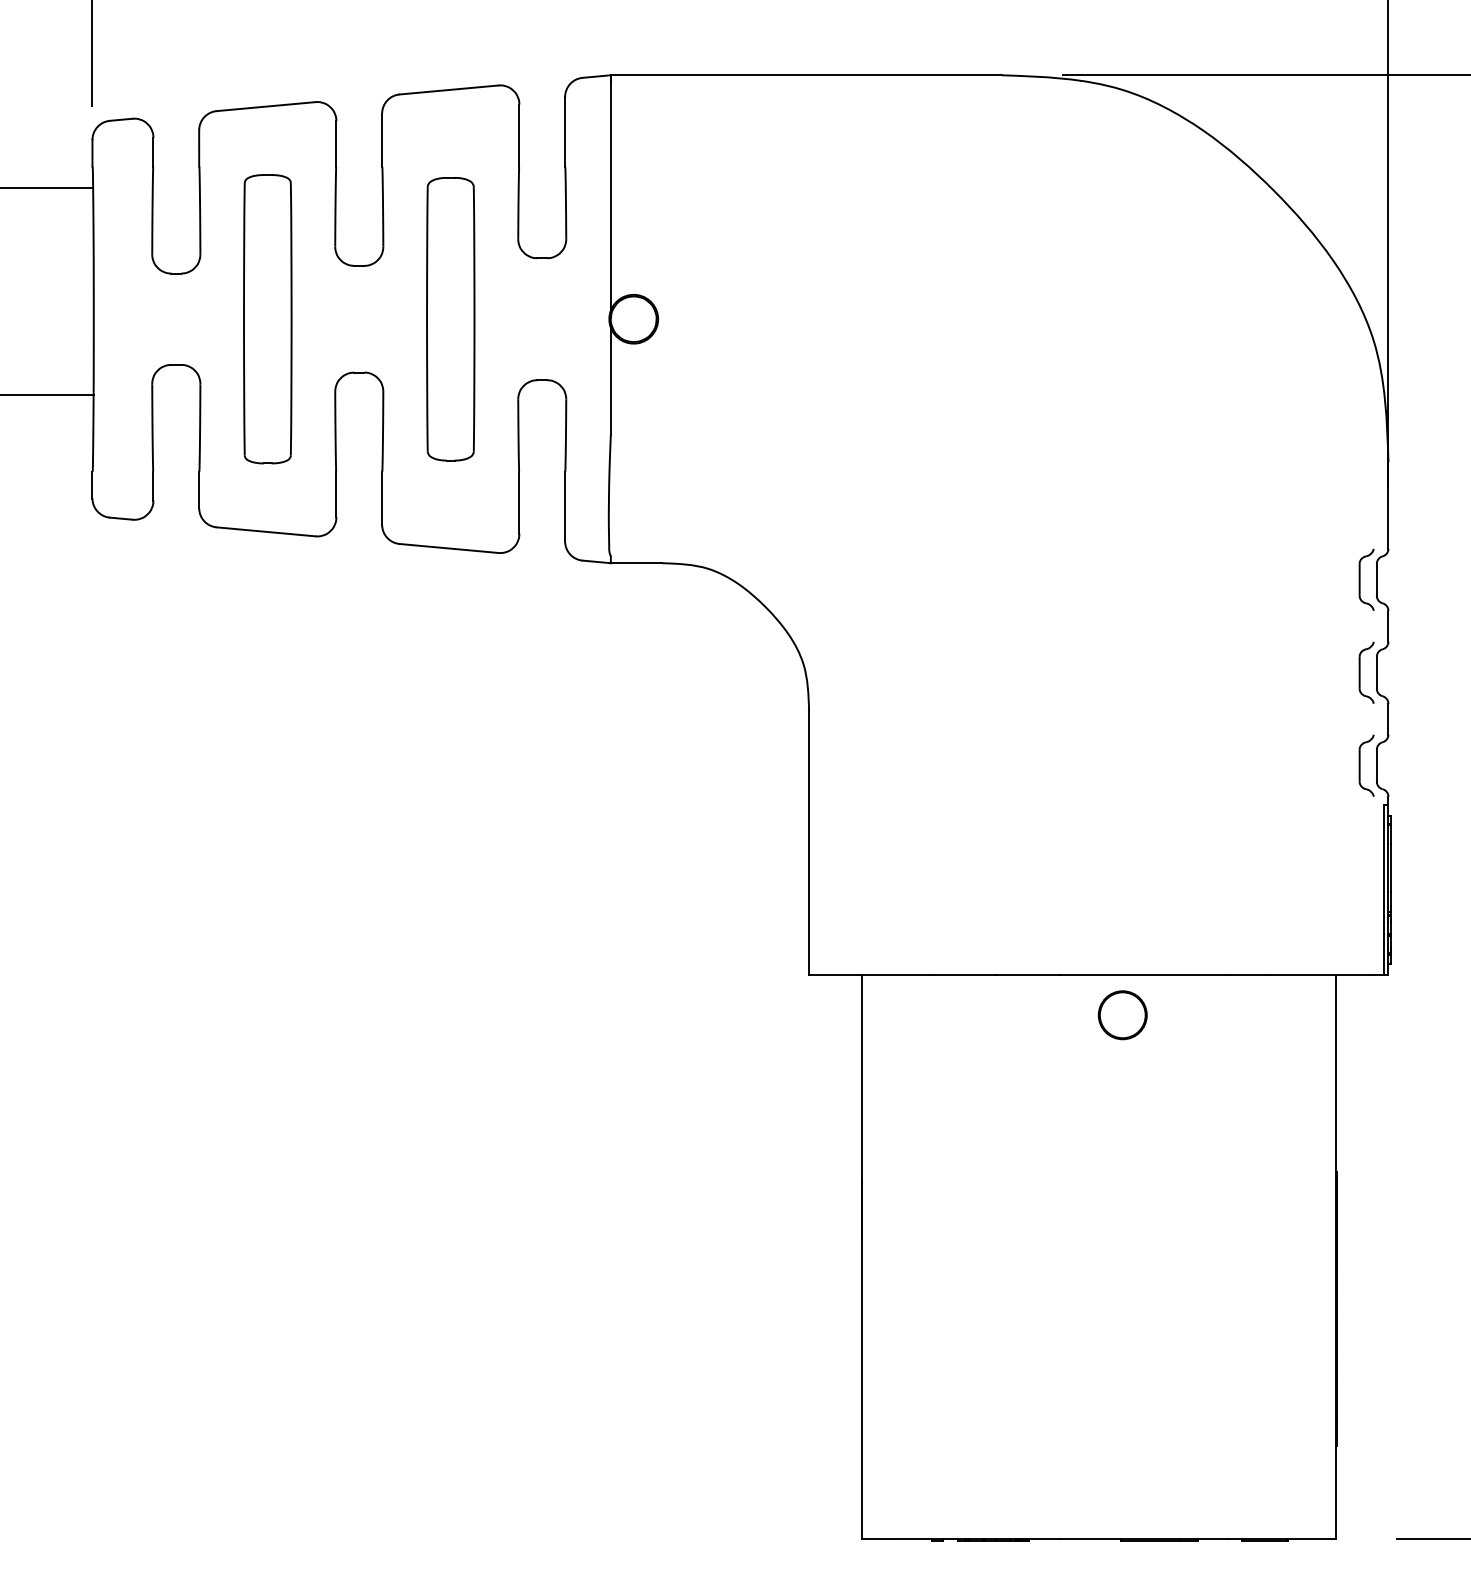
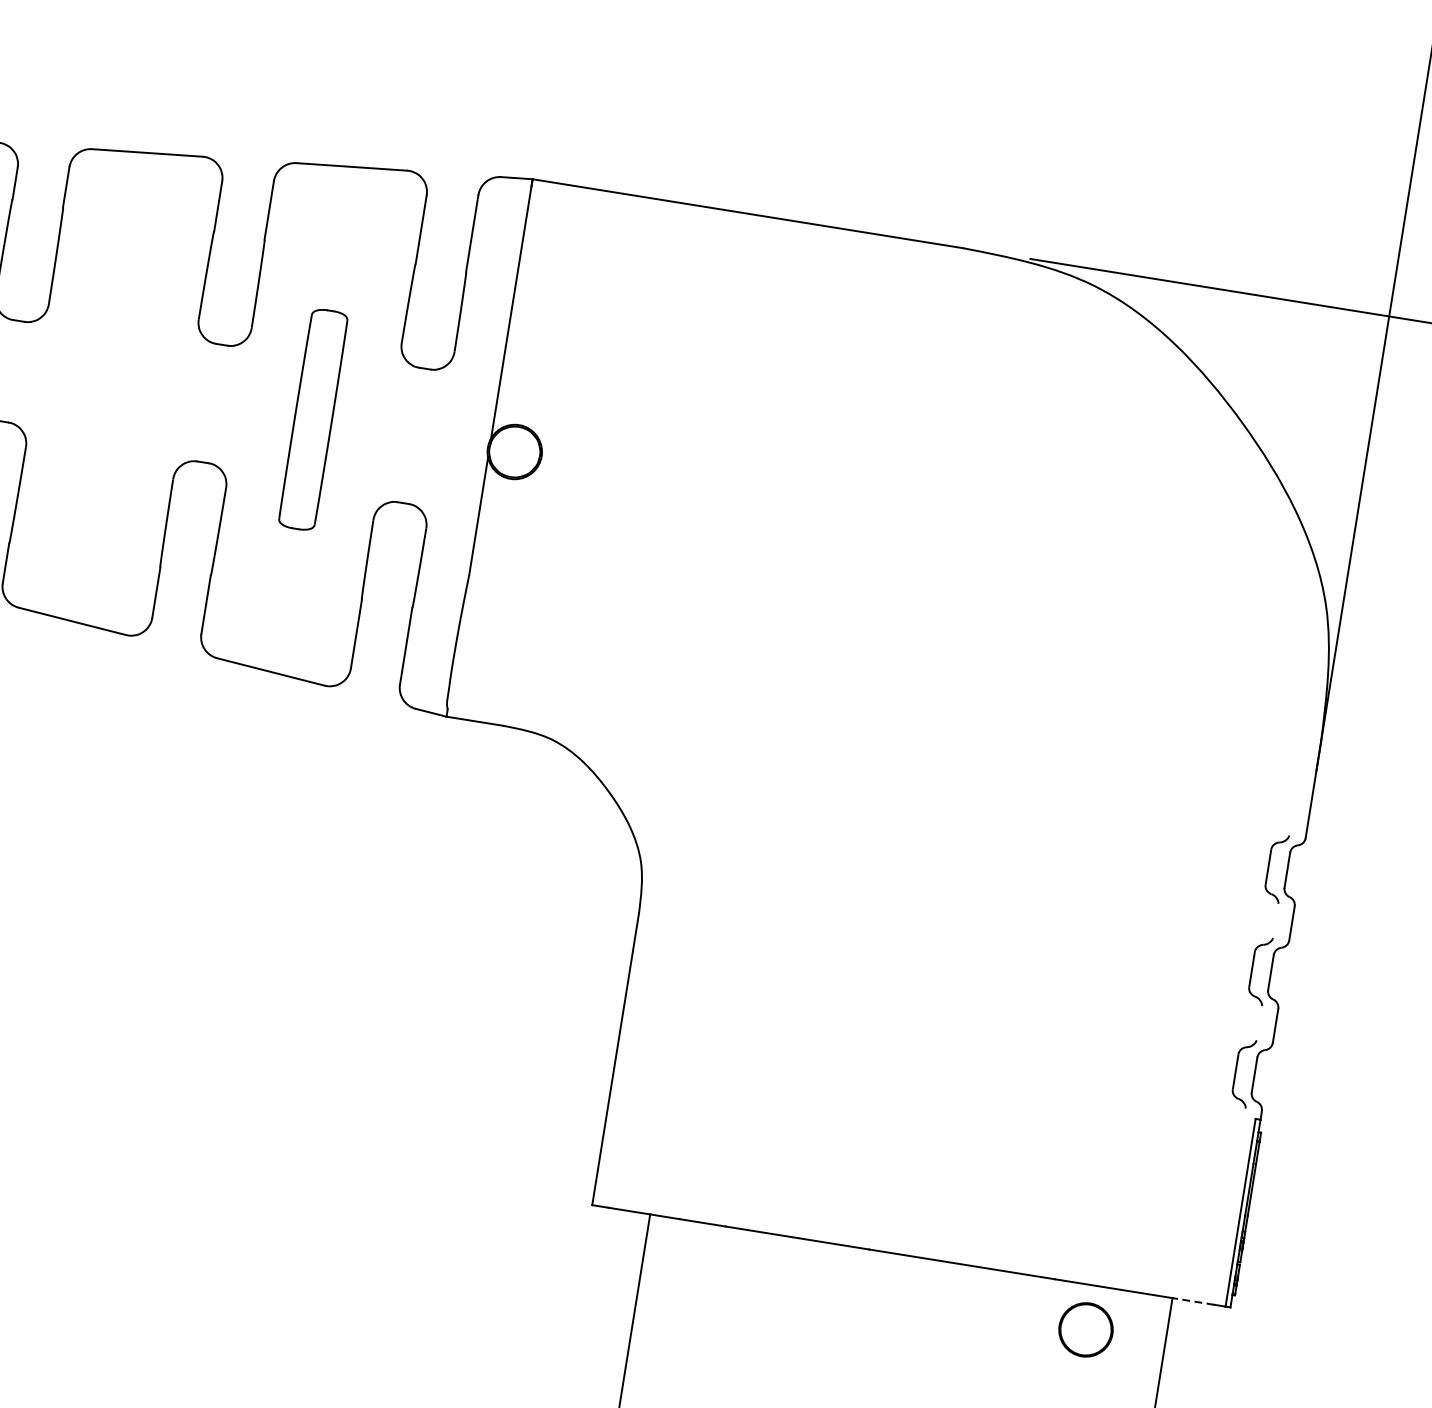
part: (267, 319) -> (111, 387), removed
part: (450, 319) -> (312, 419), size x0.7
line: (1354, 974) -> (1193, 1300), solid -> dashed
circle: (1122, 1015) -> (1085, 1330), moved

